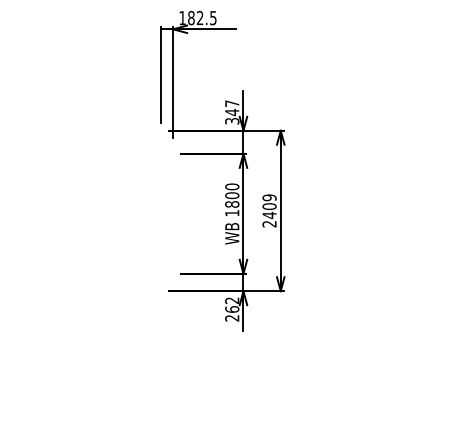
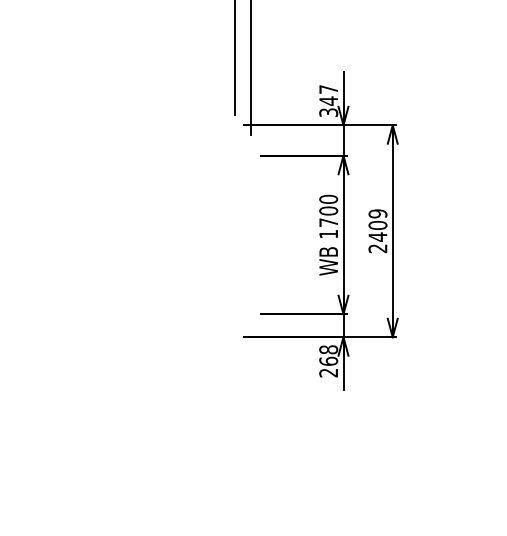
text: (232, 204) -> (329, 222), 1800 -> 1700
text: (232, 300) -> (329, 349), 262 -> 268

